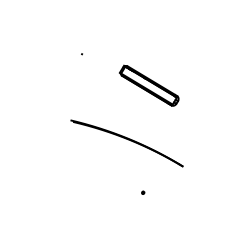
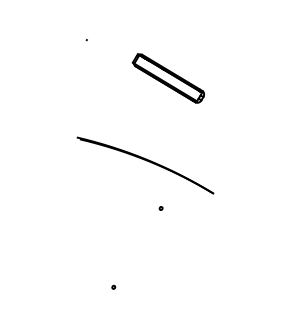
part: (127, 143) -> (145, 165), moved

